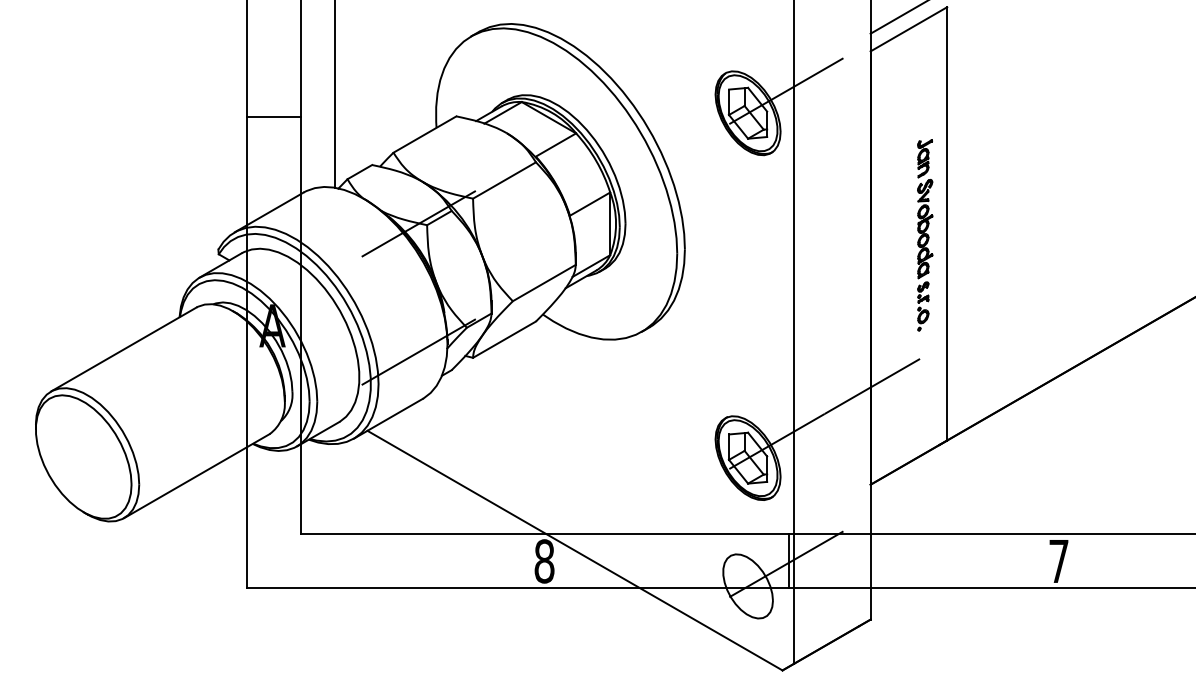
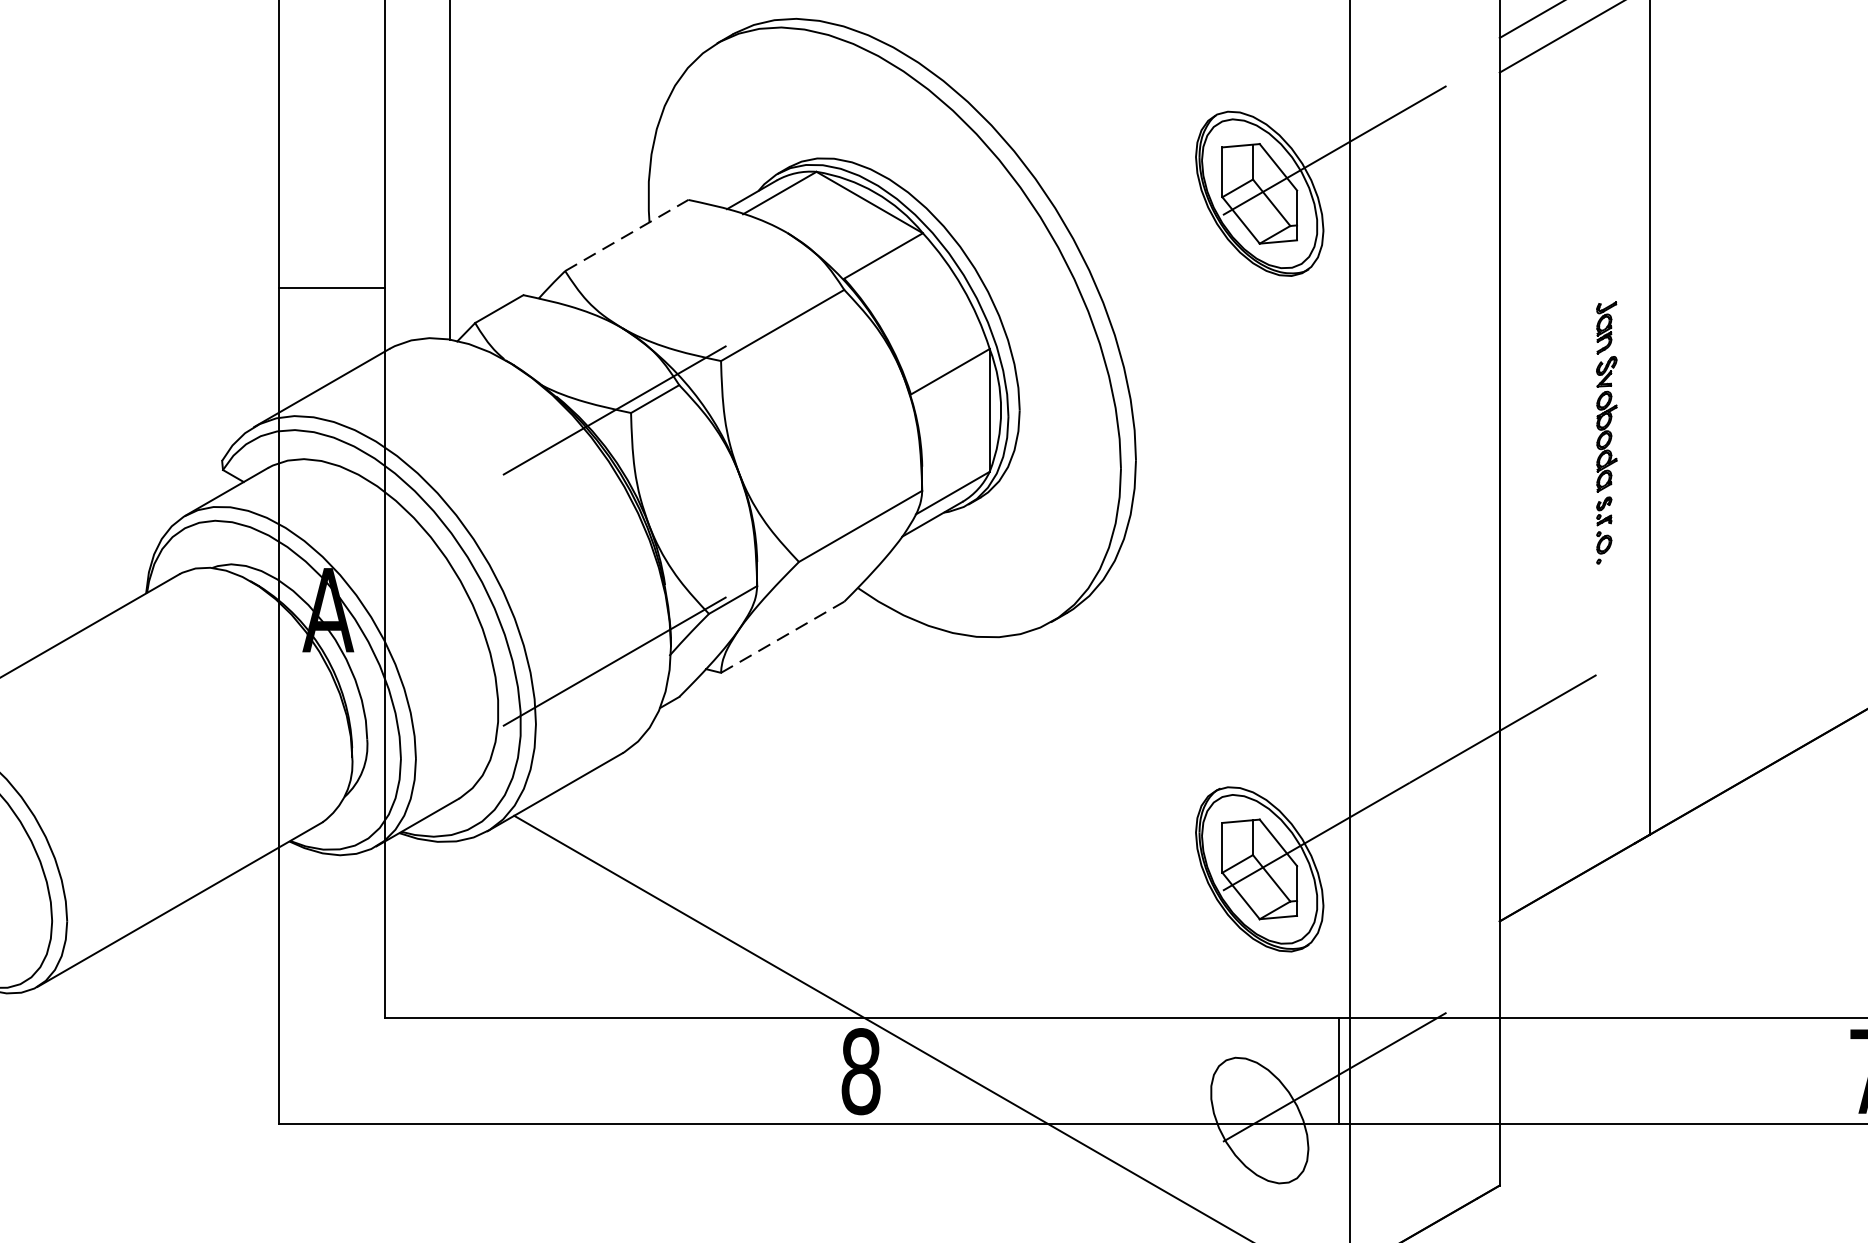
line: (274, 117) -> (332, 288), moved
line: (425, 134) -> (627, 235), solid -> dashed
part: (925, 235) -> (1607, 433), size x0.7
line: (504, 339) -> (782, 636), solid -> dashed

